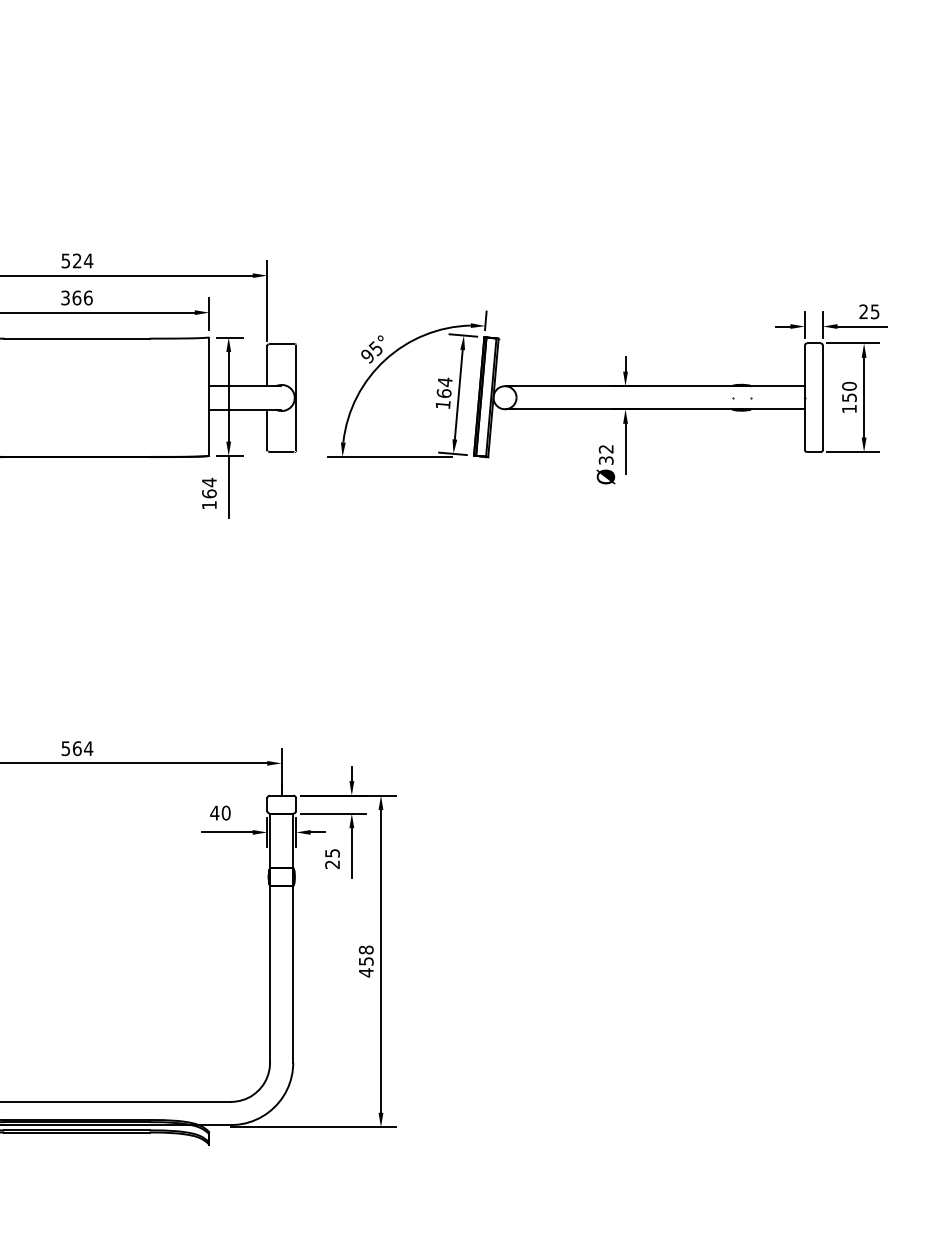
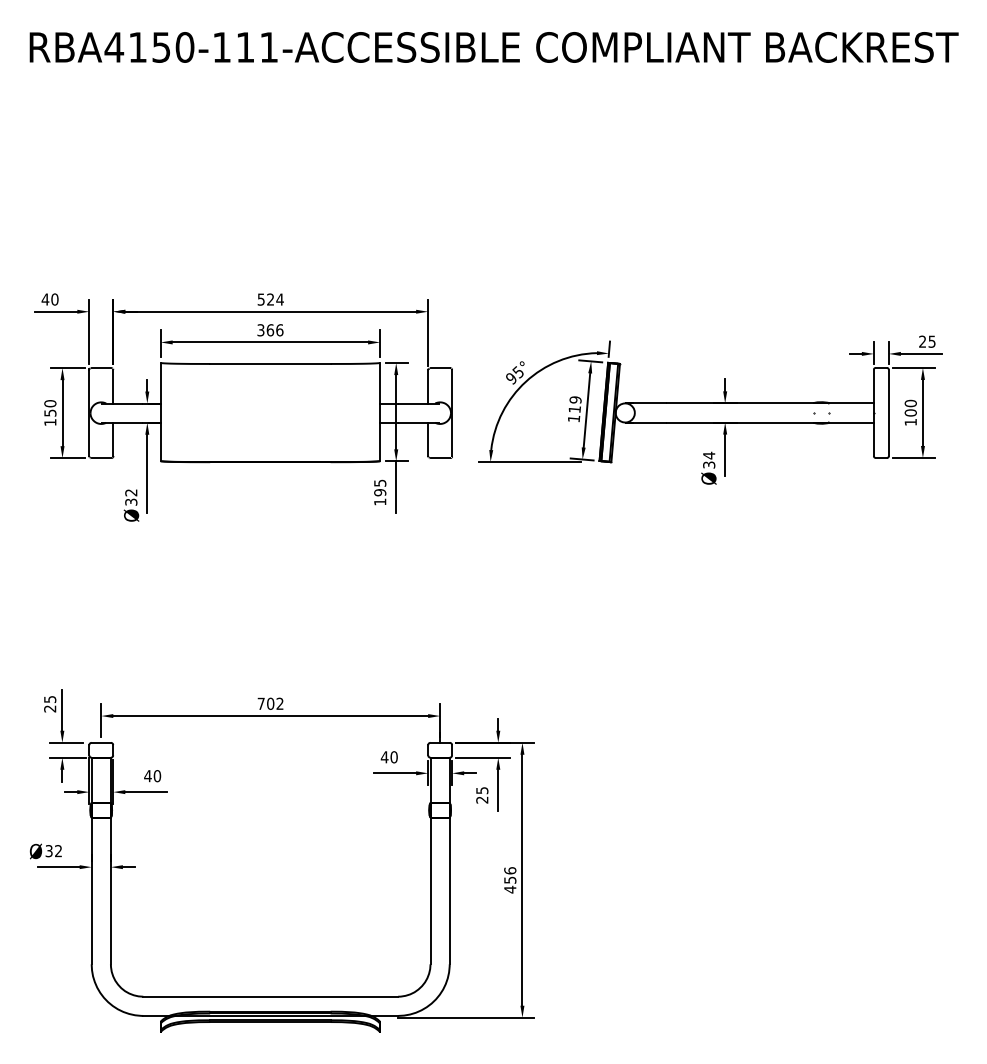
text: (443, 387) -> (574, 404), 164 -> 119
text: (849, 397) -> (910, 412), 150 -> 100
text: (606, 449) -> (709, 455), 32 -> 34
text: (209, 487) -> (380, 487), 164 -> 195
text: (77, 748) -> (270, 703), 564 -> 702
text: (366, 949) -> (510, 870), 458 -> 456

